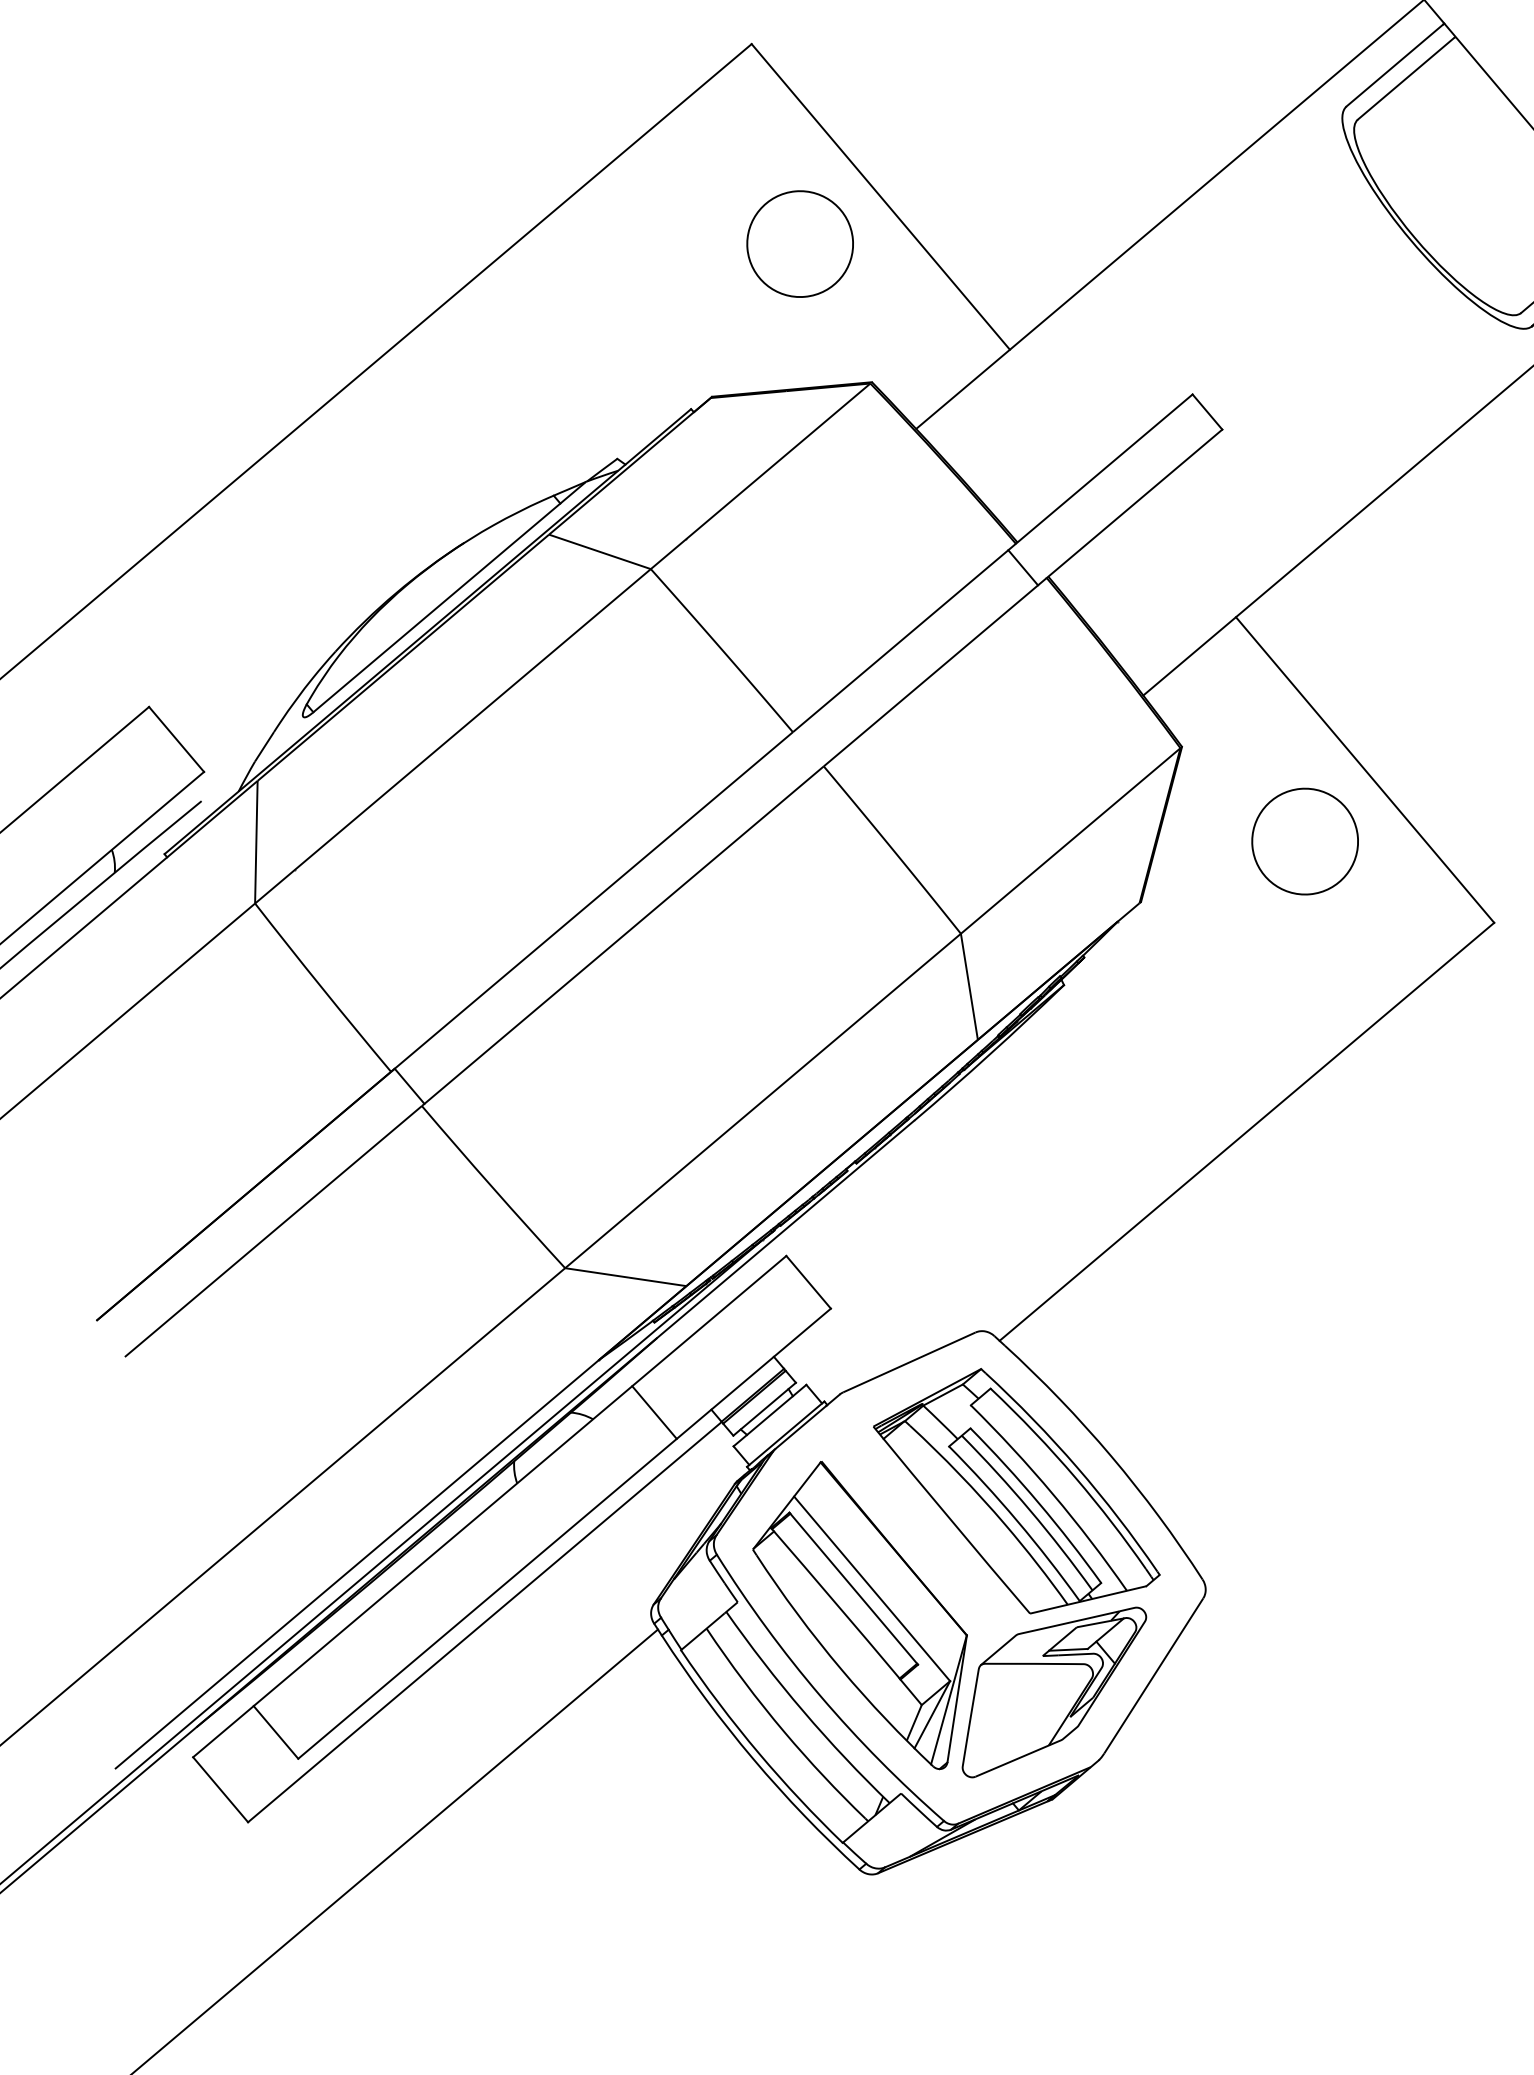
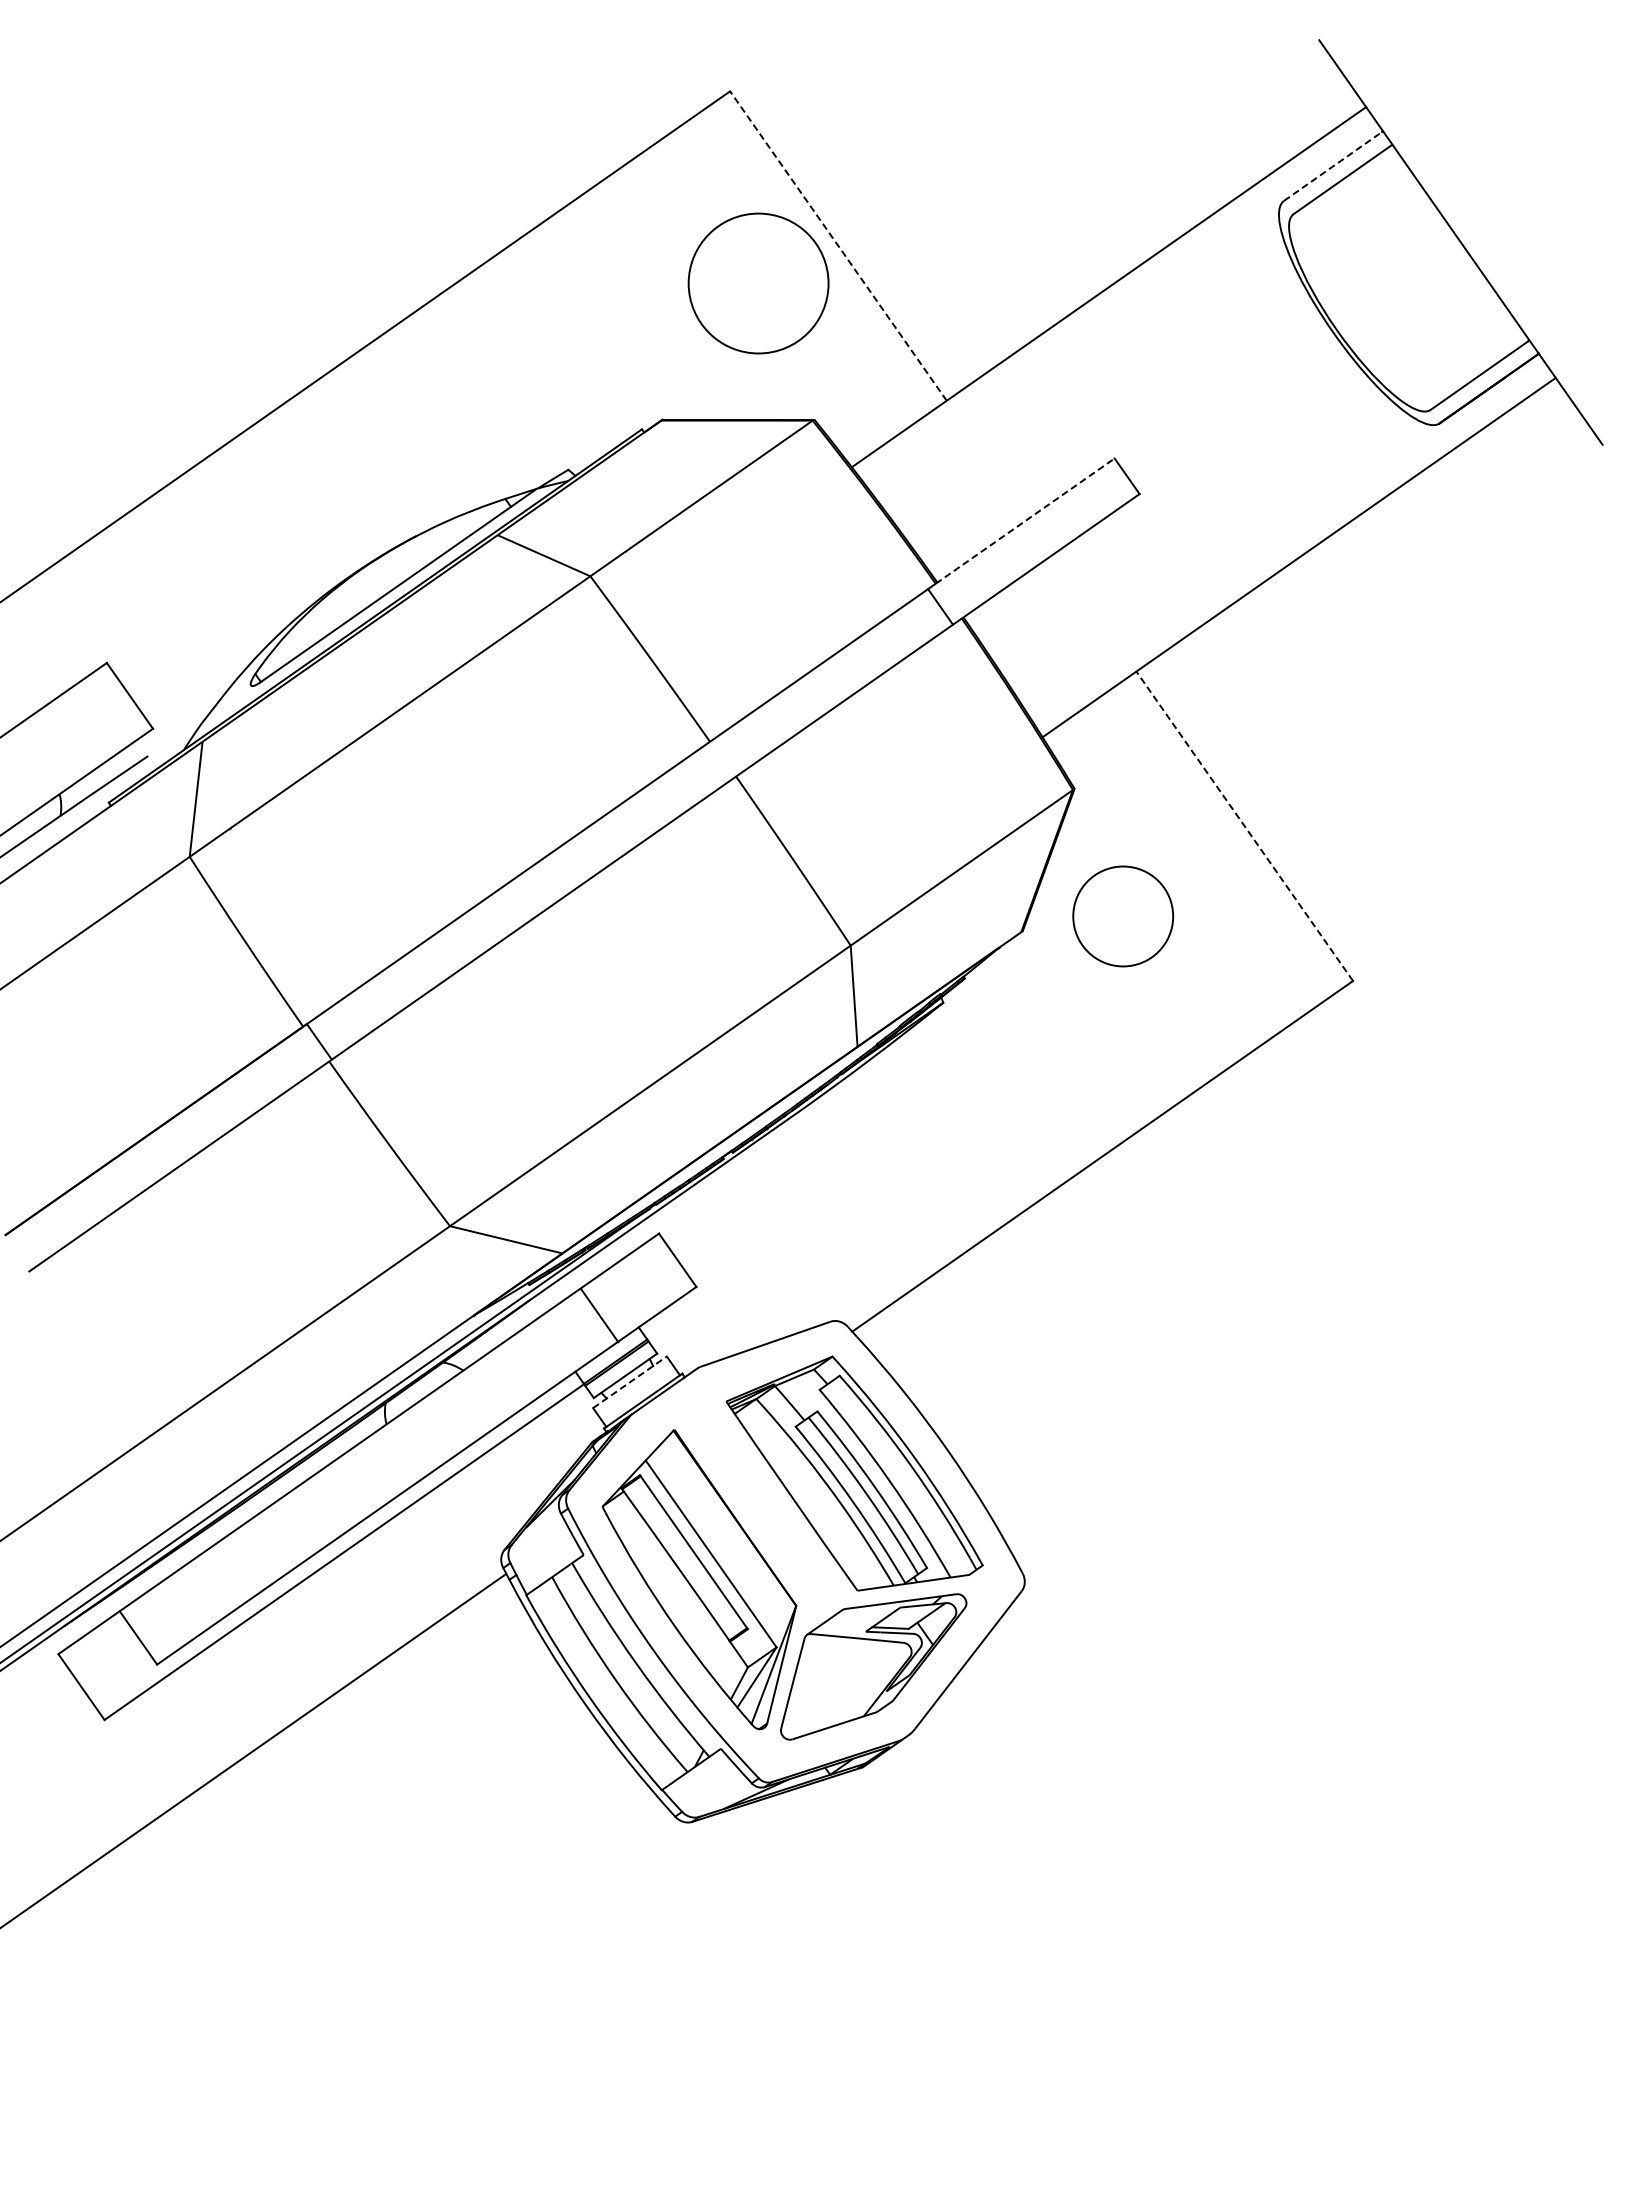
line: (1395, 65) -> (1333, 166), solid -> dashed
line: (880, 197) -> (838, 246), solid -> dashed
circle: (800, 244) -> (758, 283), size x1.4
line: (1104, 468) -> (1025, 520), solid -> dashed
line: (1364, 770) -> (1244, 826), solid -> dashed
circle: (1305, 841) -> (1123, 916), moved
line: (654, 1412) -> (599, 1315), moved
line: (769, 1415) -> (629, 1382), solid -> dashed

